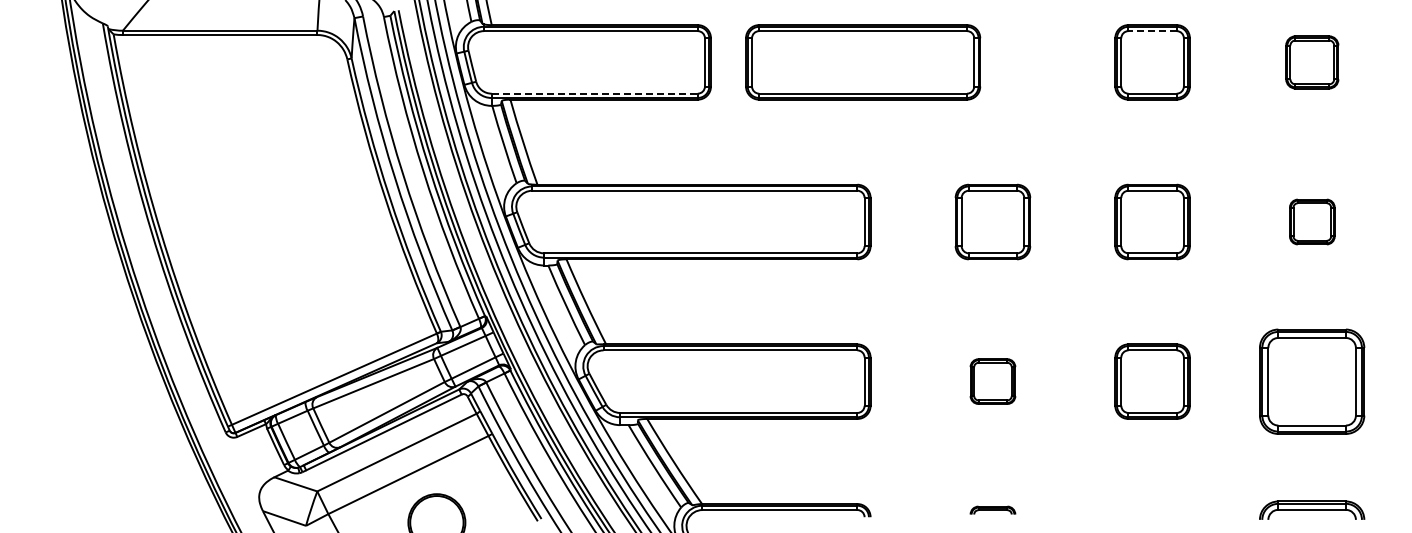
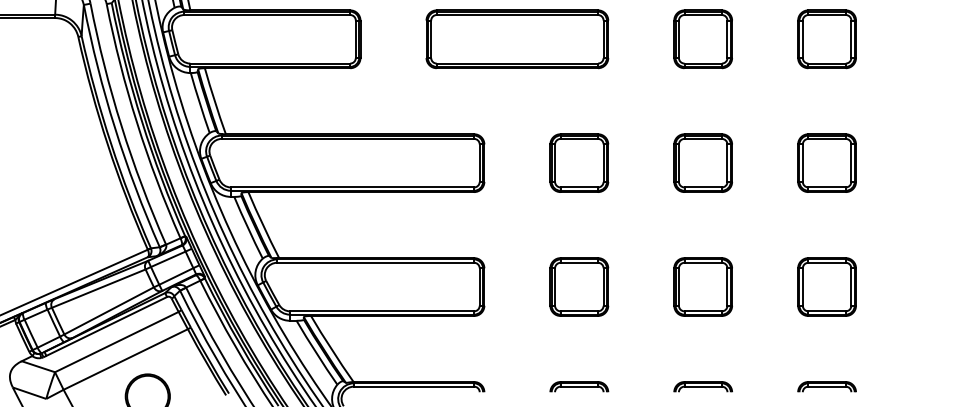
line: (1152, 31) -> (703, 15), dashed -> solid
part: (863, 62) -> (517, 39), moved
part: (1312, 62) -> (827, 39), size x1.43
line: (595, 93) -> (270, 63), dashed -> solid
part: (1312, 221) -> (827, 162), size x1.67
part: (992, 381) -> (578, 286), size x1.67
part: (1312, 381) -> (827, 286), size x0.71
part: (992, 510) -> (578, 387), size x1.67
part: (1152, 510) -> (703, 387), added
part: (1312, 510) -> (827, 387), size x0.71

